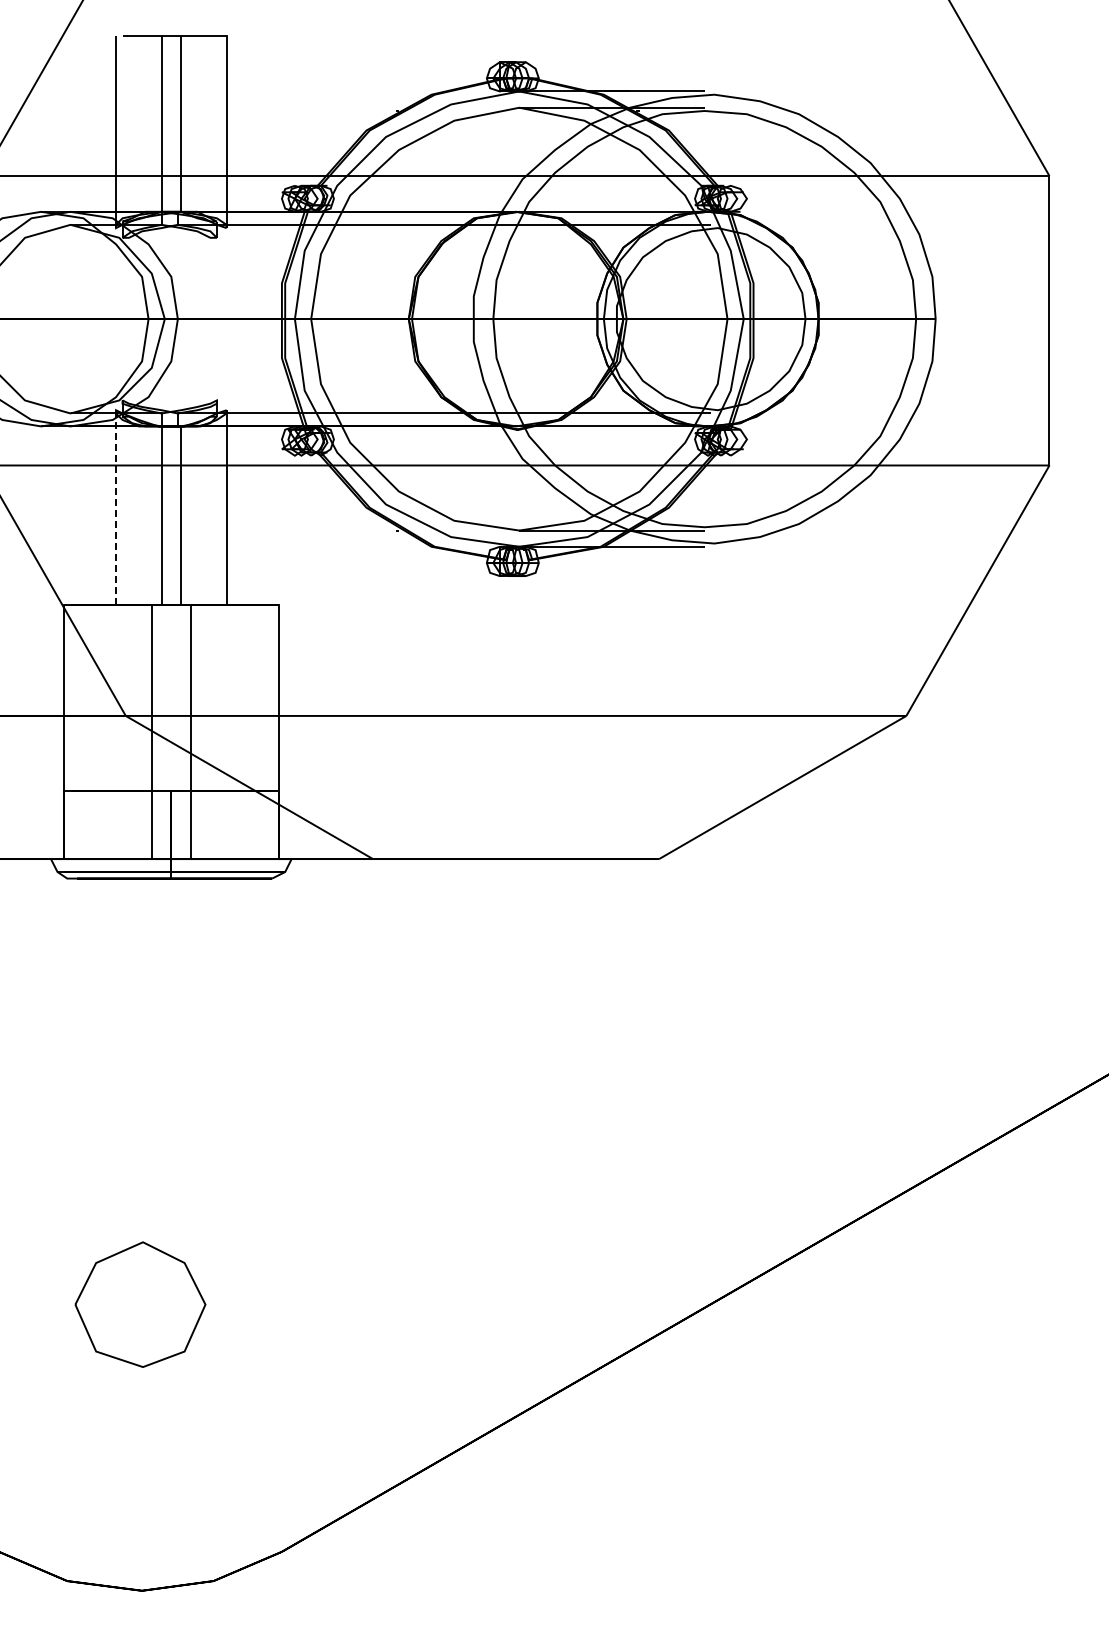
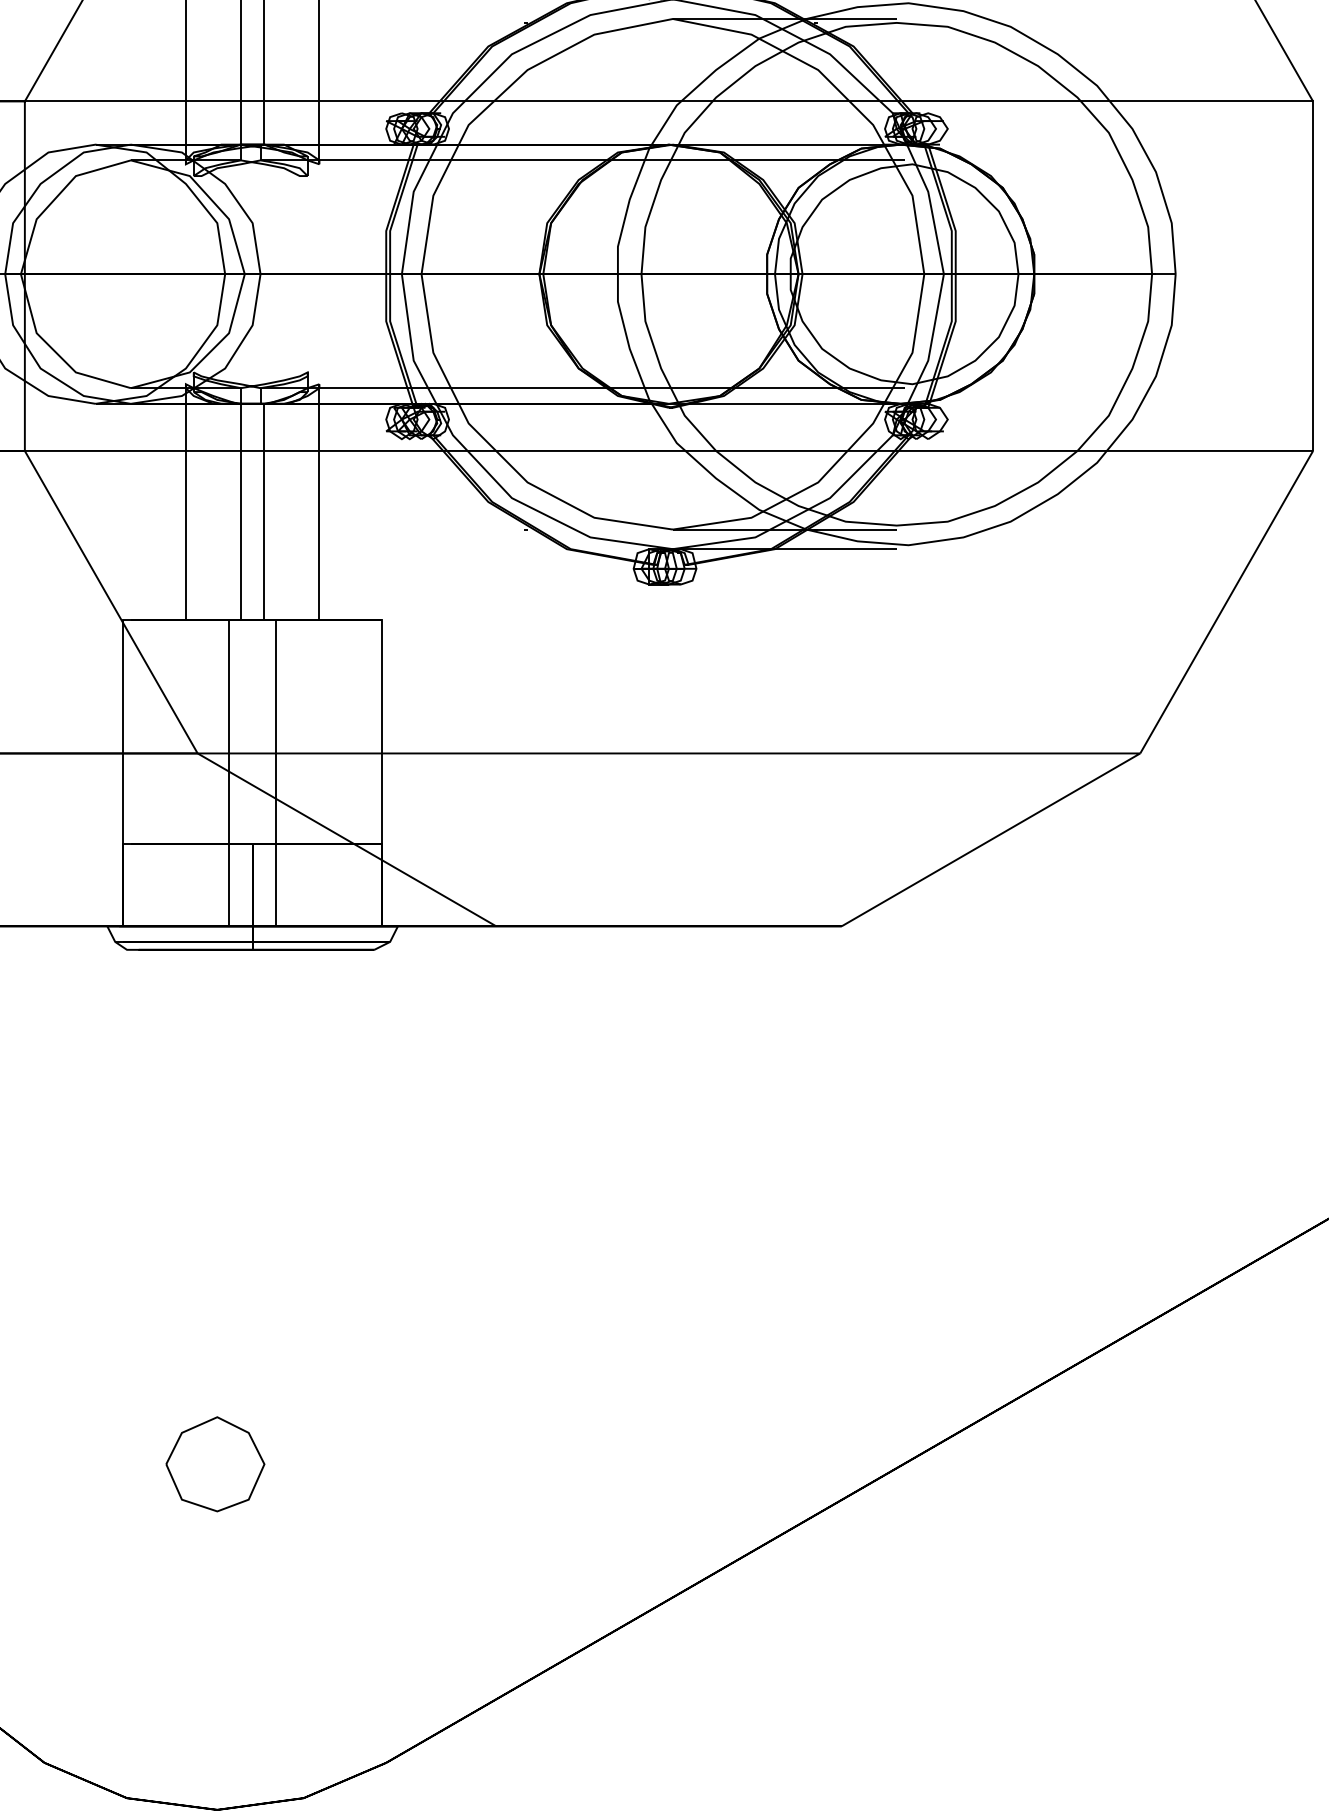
line: (116, 507) -> (186, 501), dashed -> solid
part: (140, 1304) -> (215, 1464), size x0.62

